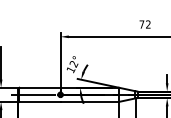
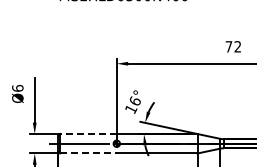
text: (74, 64) -> (135, 101), 12° -> 16°
line: (39, 88) -> (87, 134), solid -> dashed
line: (40, 101) -> (88, 153), solid -> dashed

